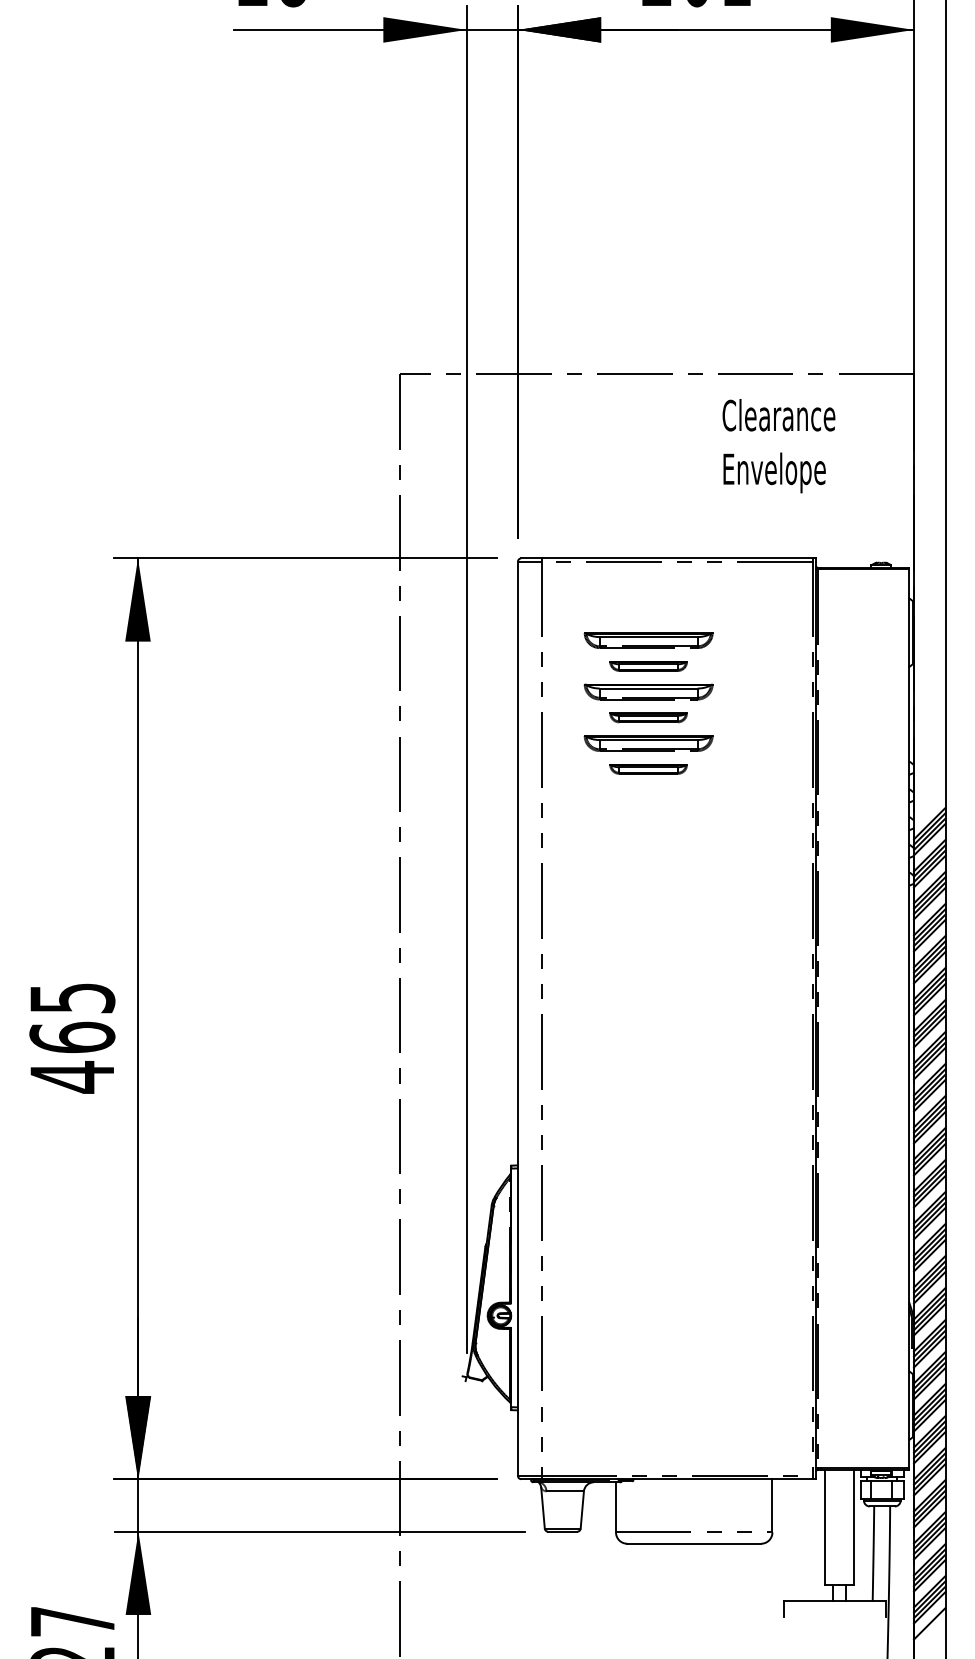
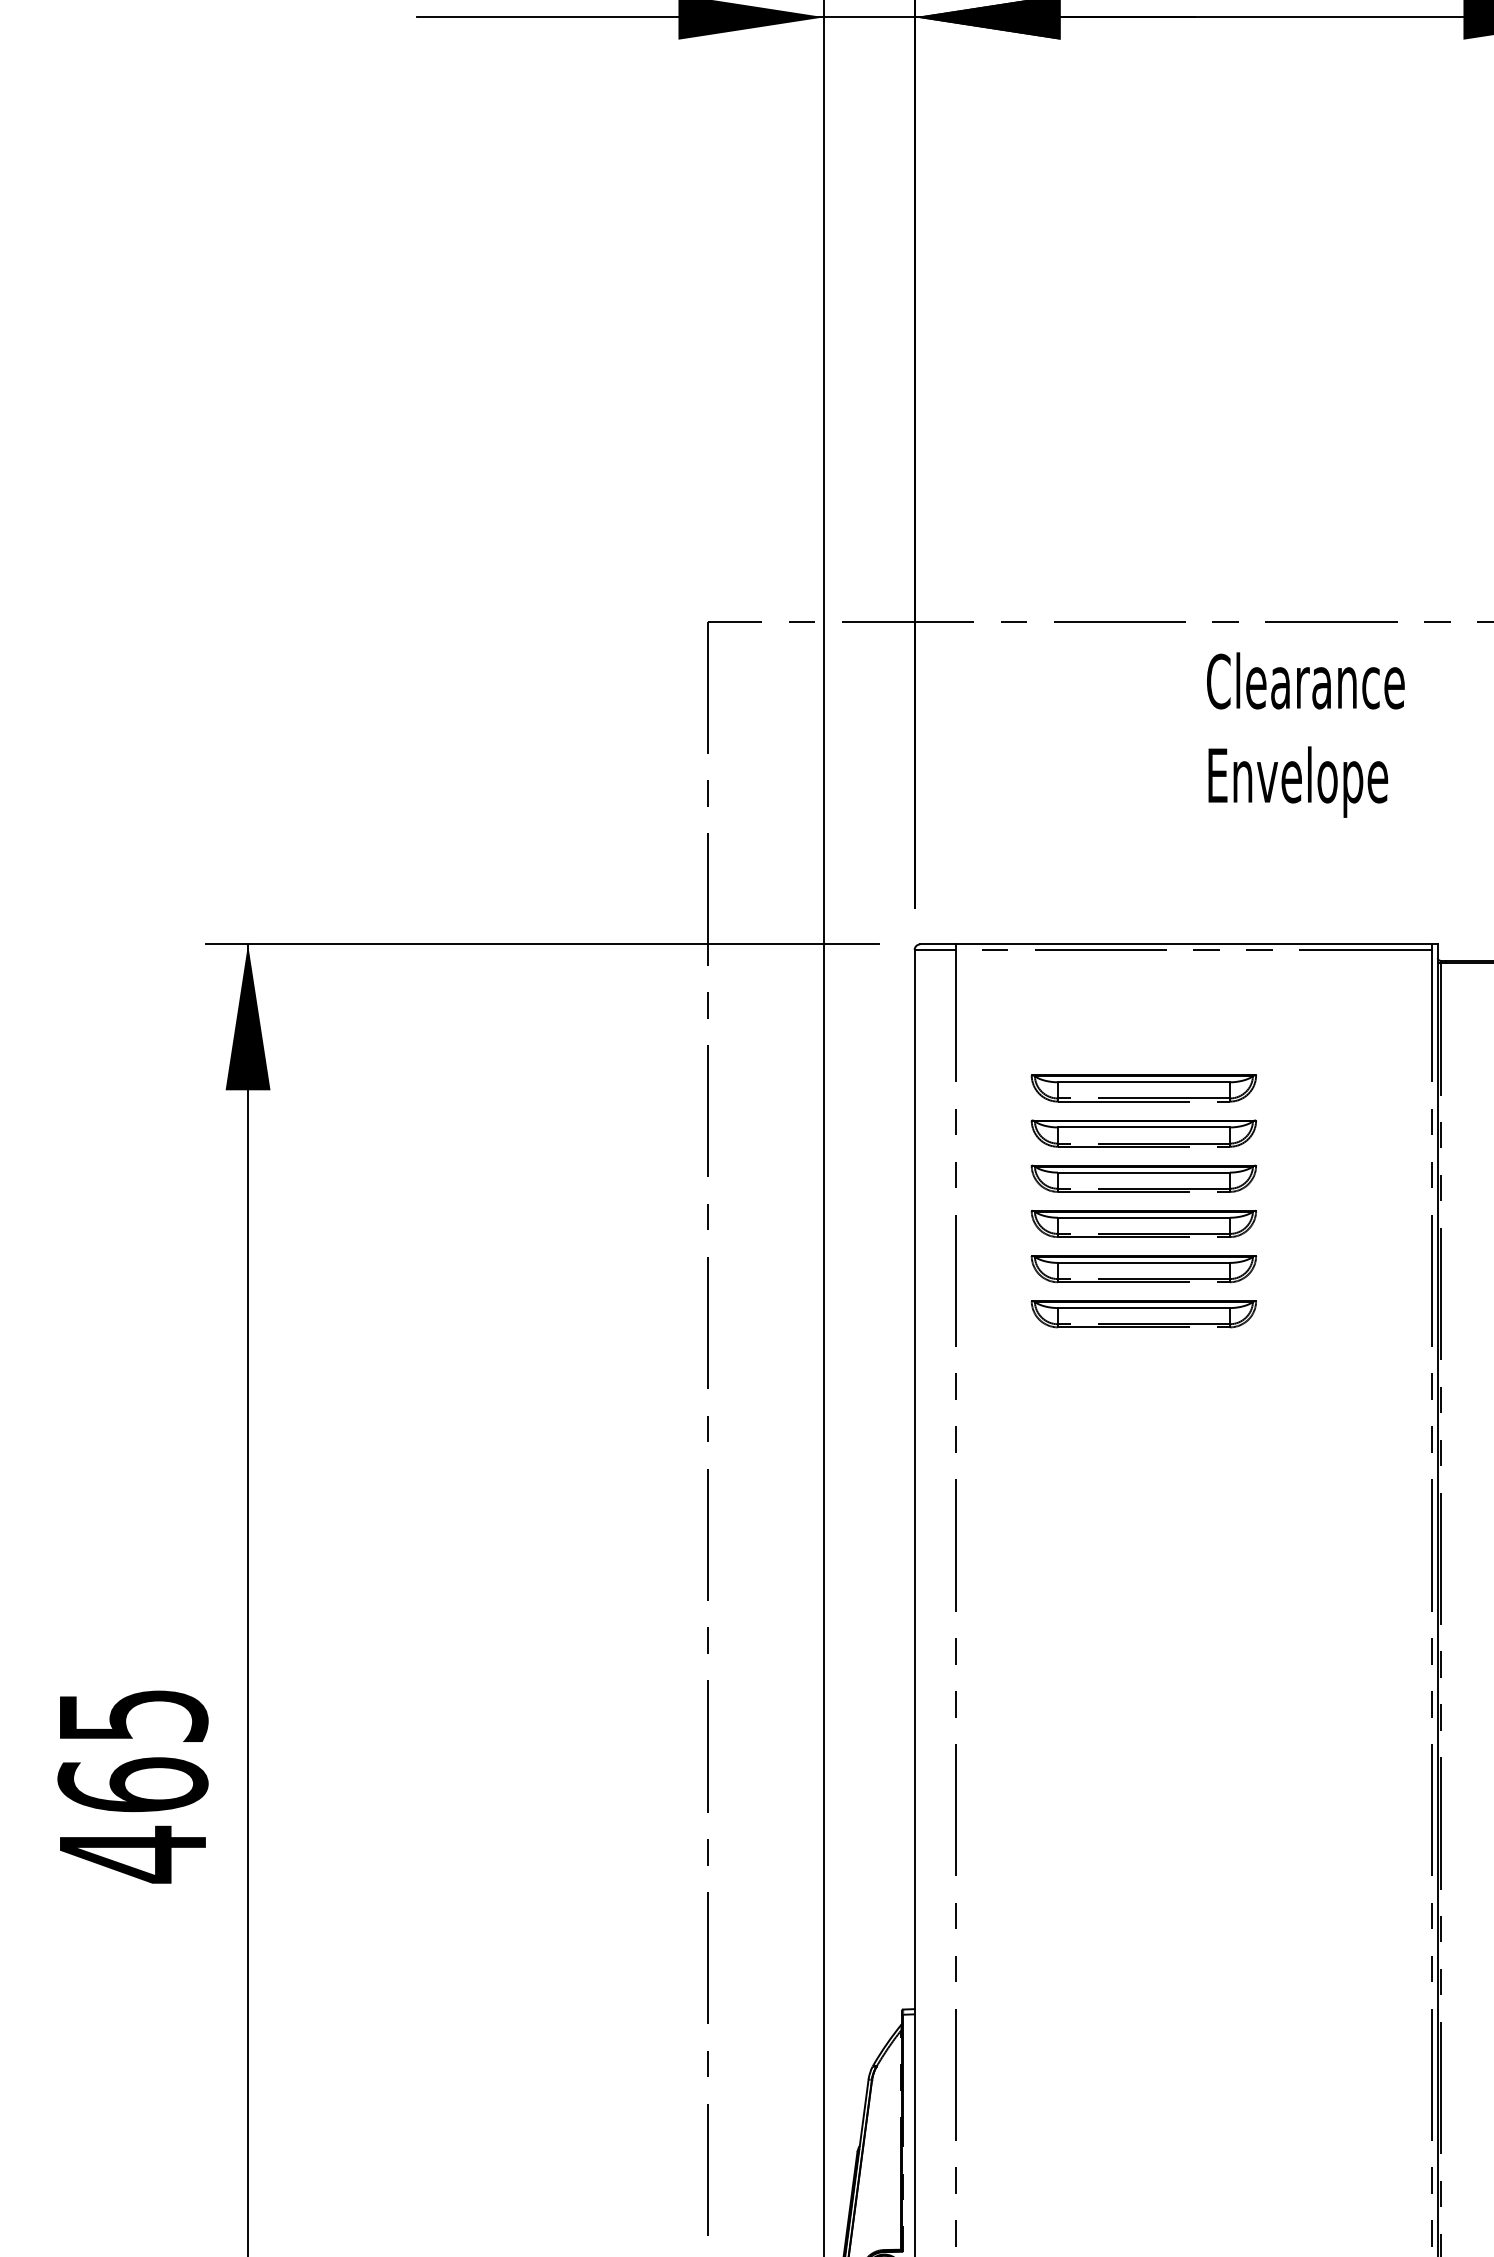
text: (778, 446) -> (1304, 735), moved
part: (648, 666) -> (1143, 1133), size x1.67
part: (648, 717) -> (1143, 1223), size x1.67
part: (648, 769) -> (1143, 1314), size x1.67

